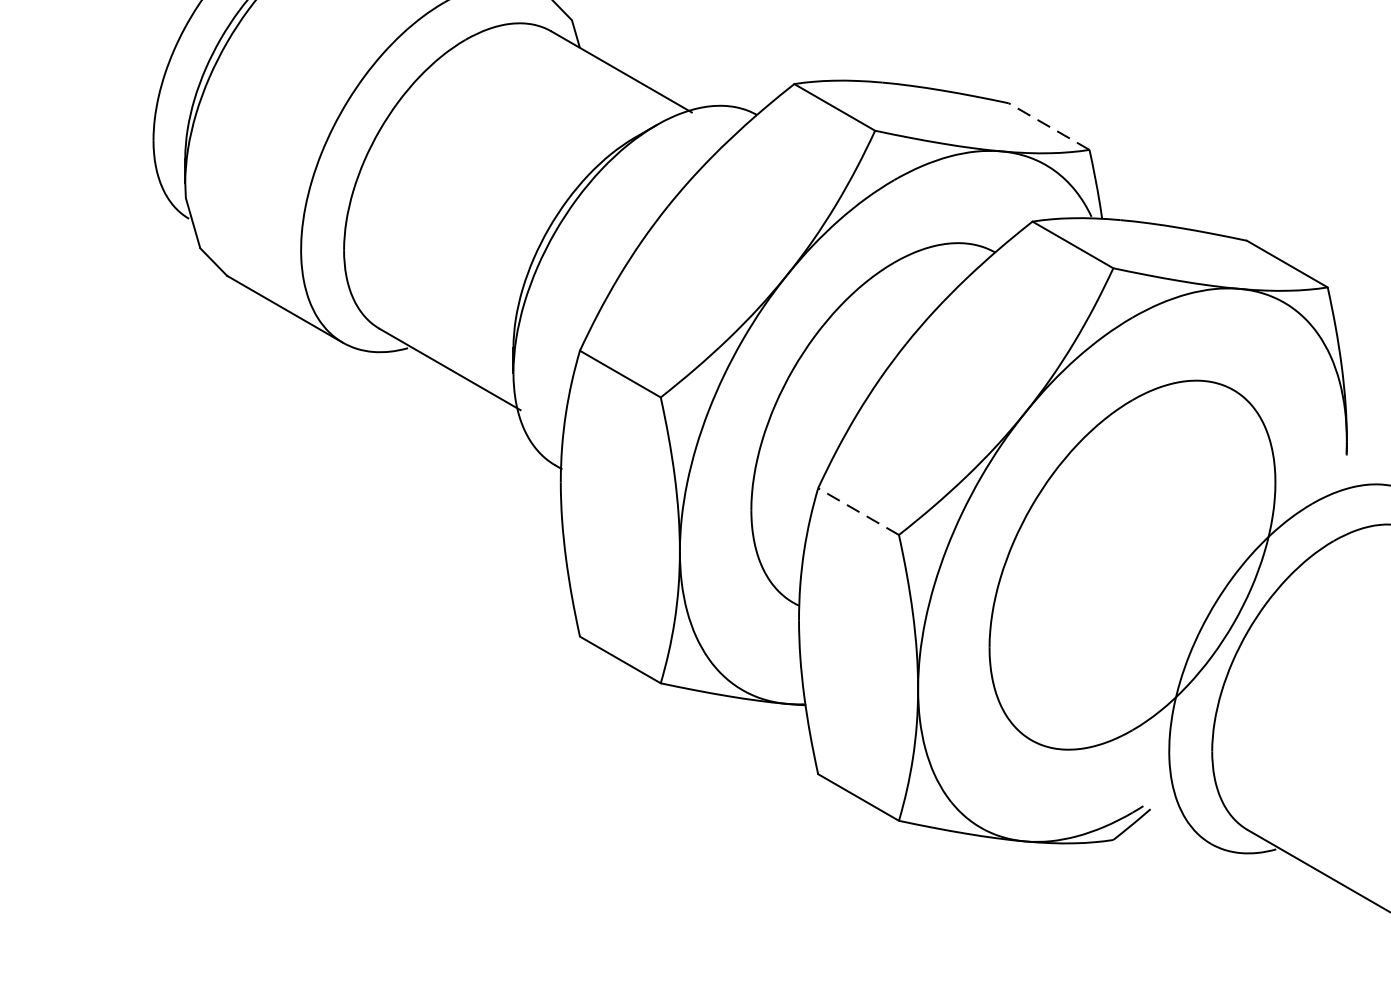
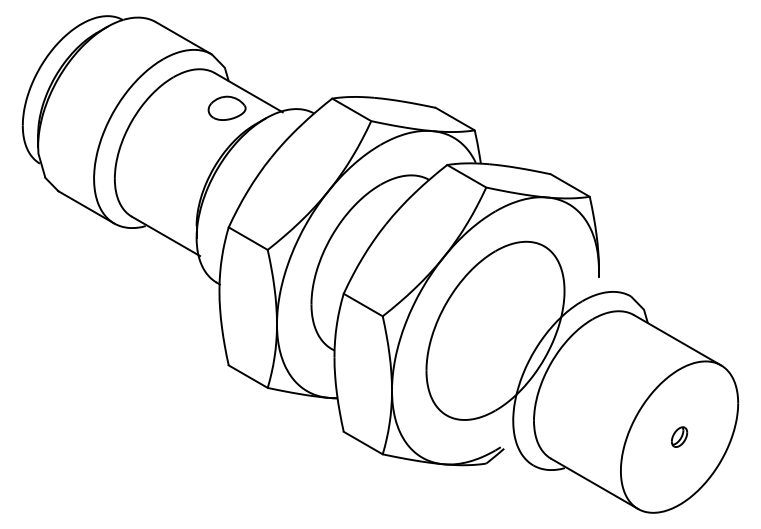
part: (575, 102) -> (226, 107), added
line: (1049, 127) -> (455, 119), dashed -> solid
line: (859, 512) -> (363, 305), dashed -> solid

